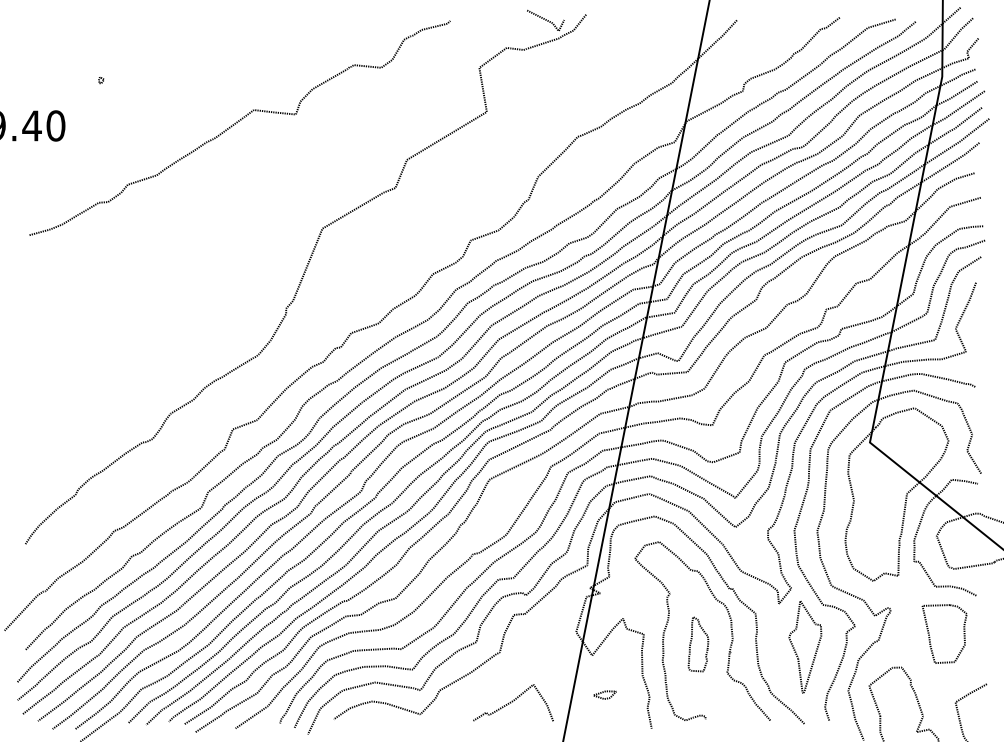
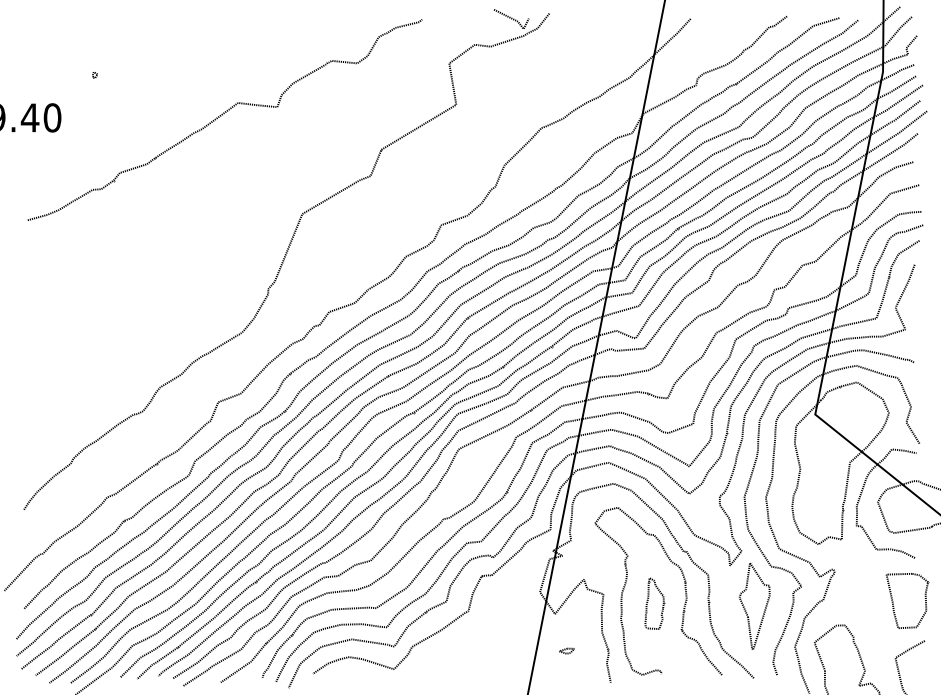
part: (929, 634) -> (893, 601), moved
part: (604, 694) -> (566, 650), size x0.7
curve: (512, 701) -> (480, 657), removed

